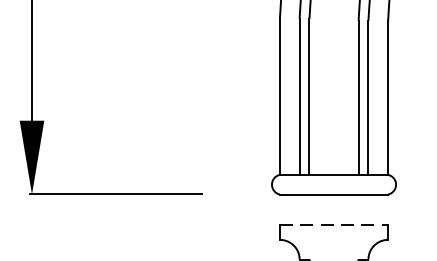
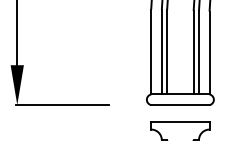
line: (334, 224) -> (180, 121), dashed -> solid

